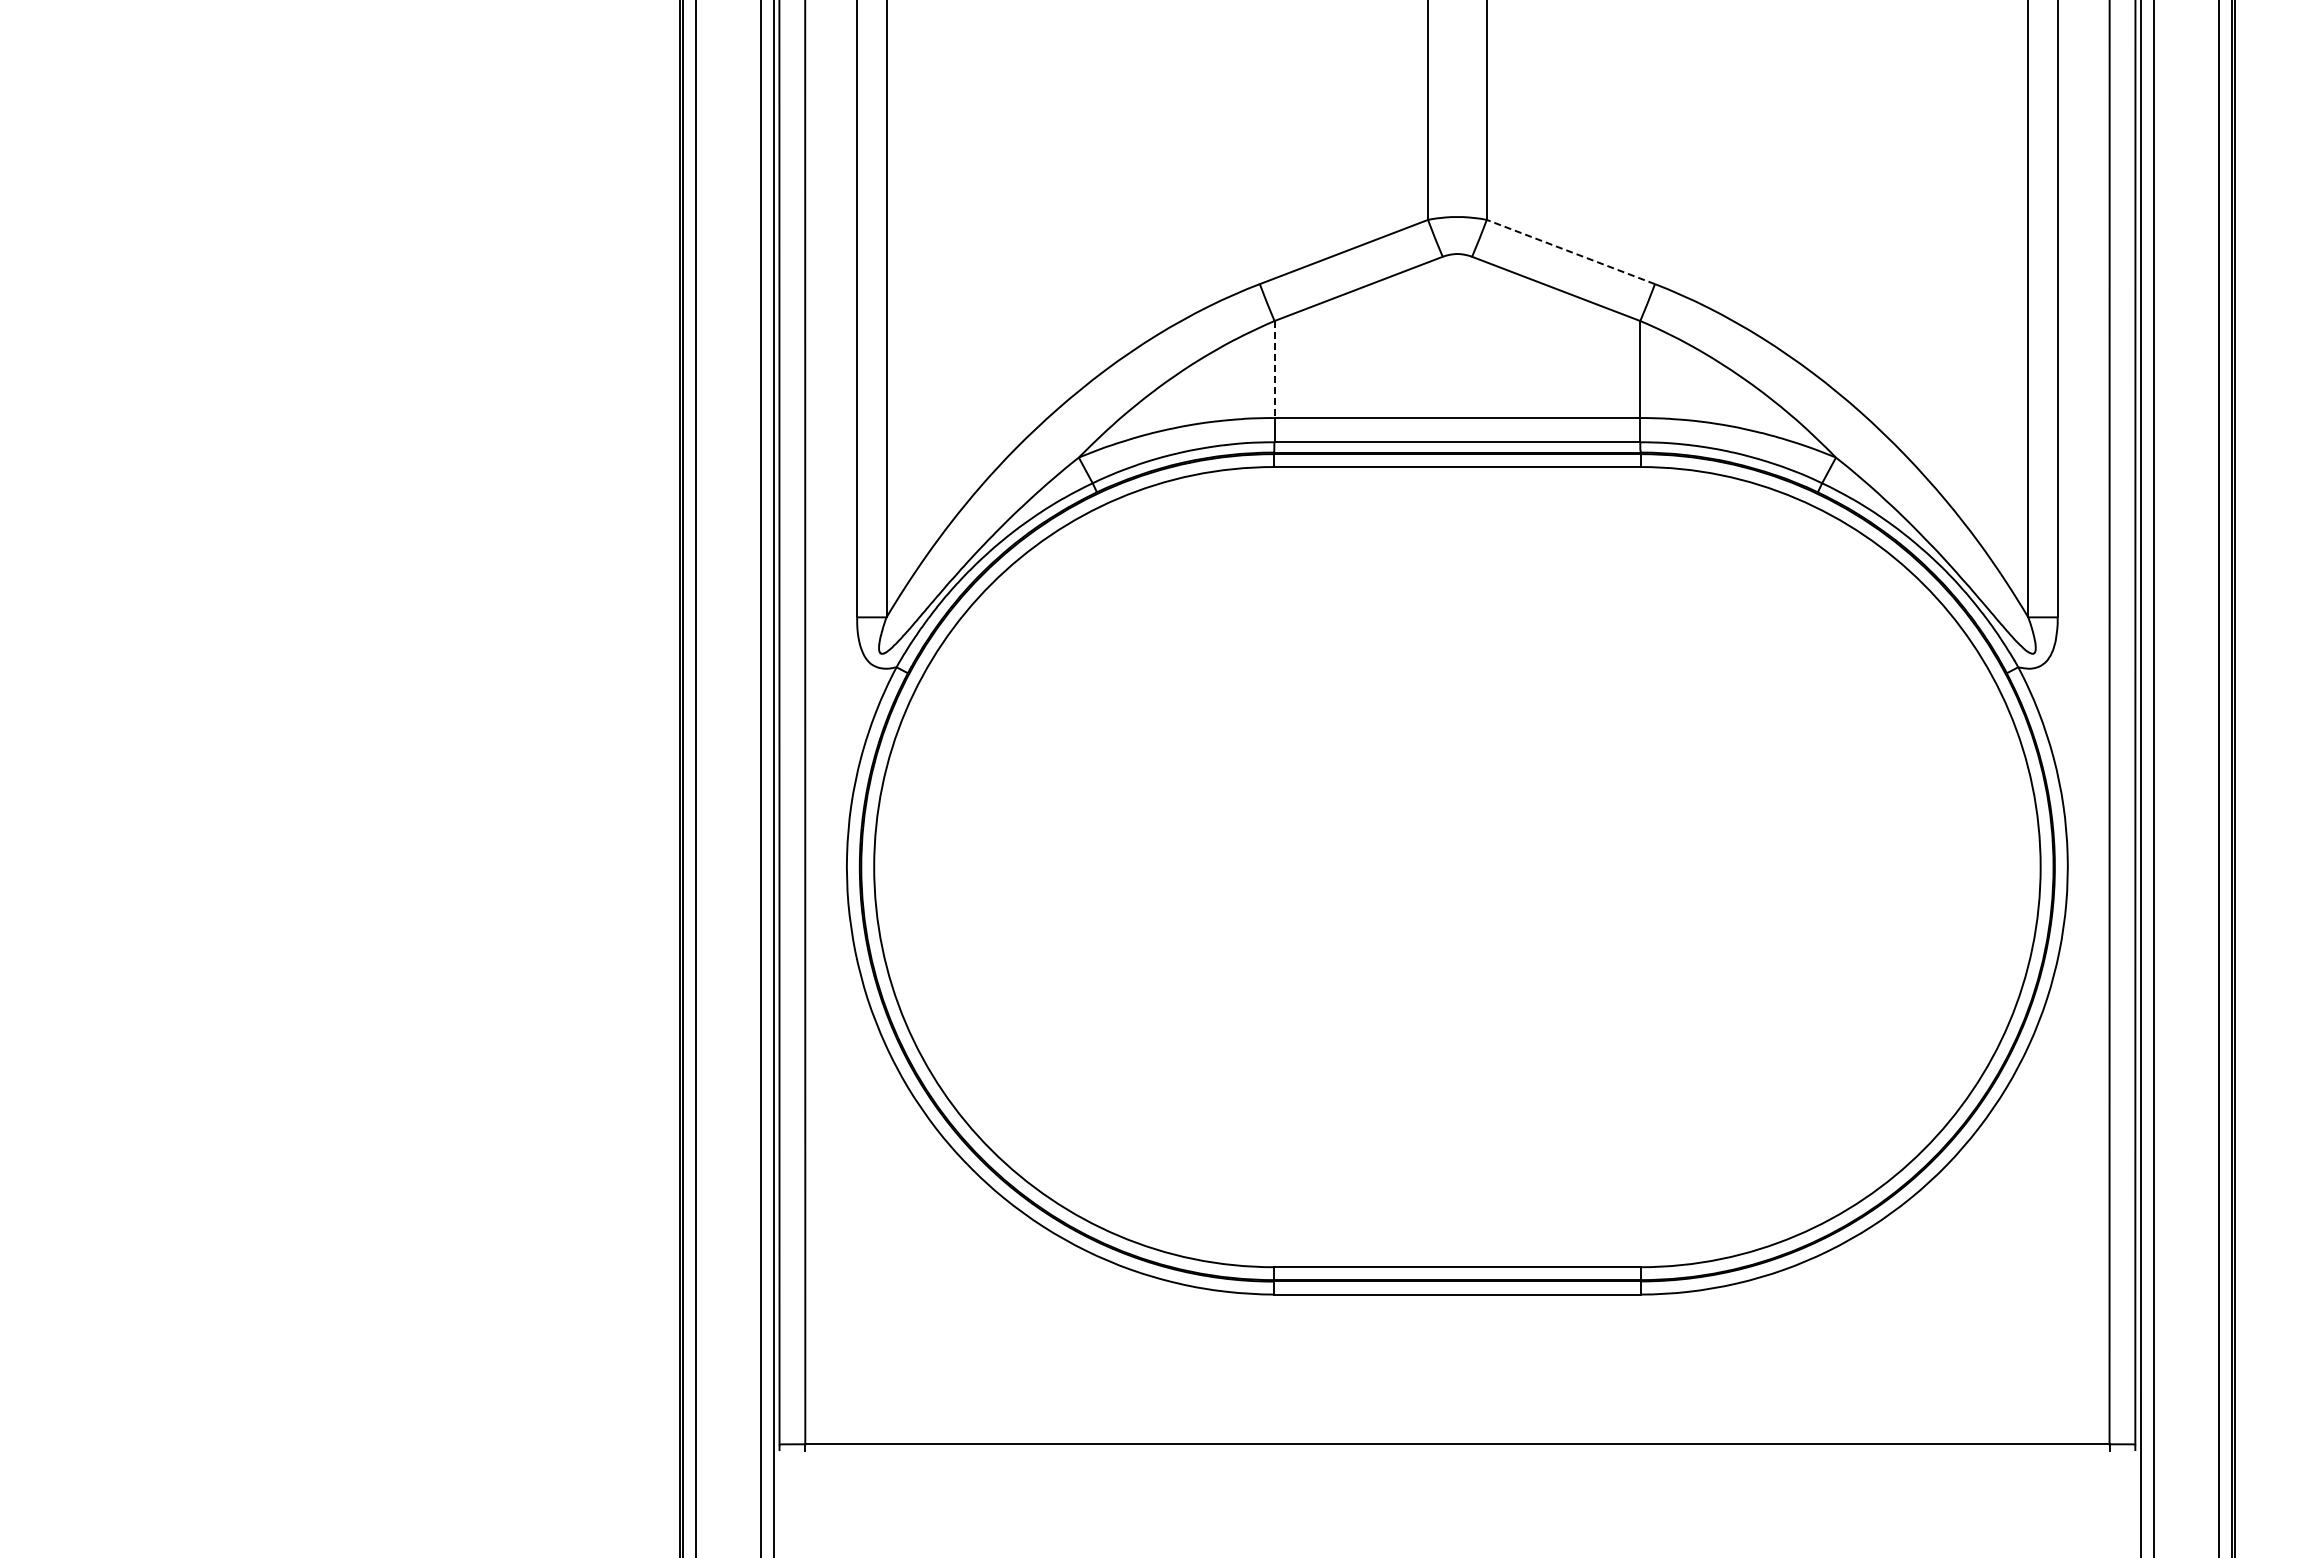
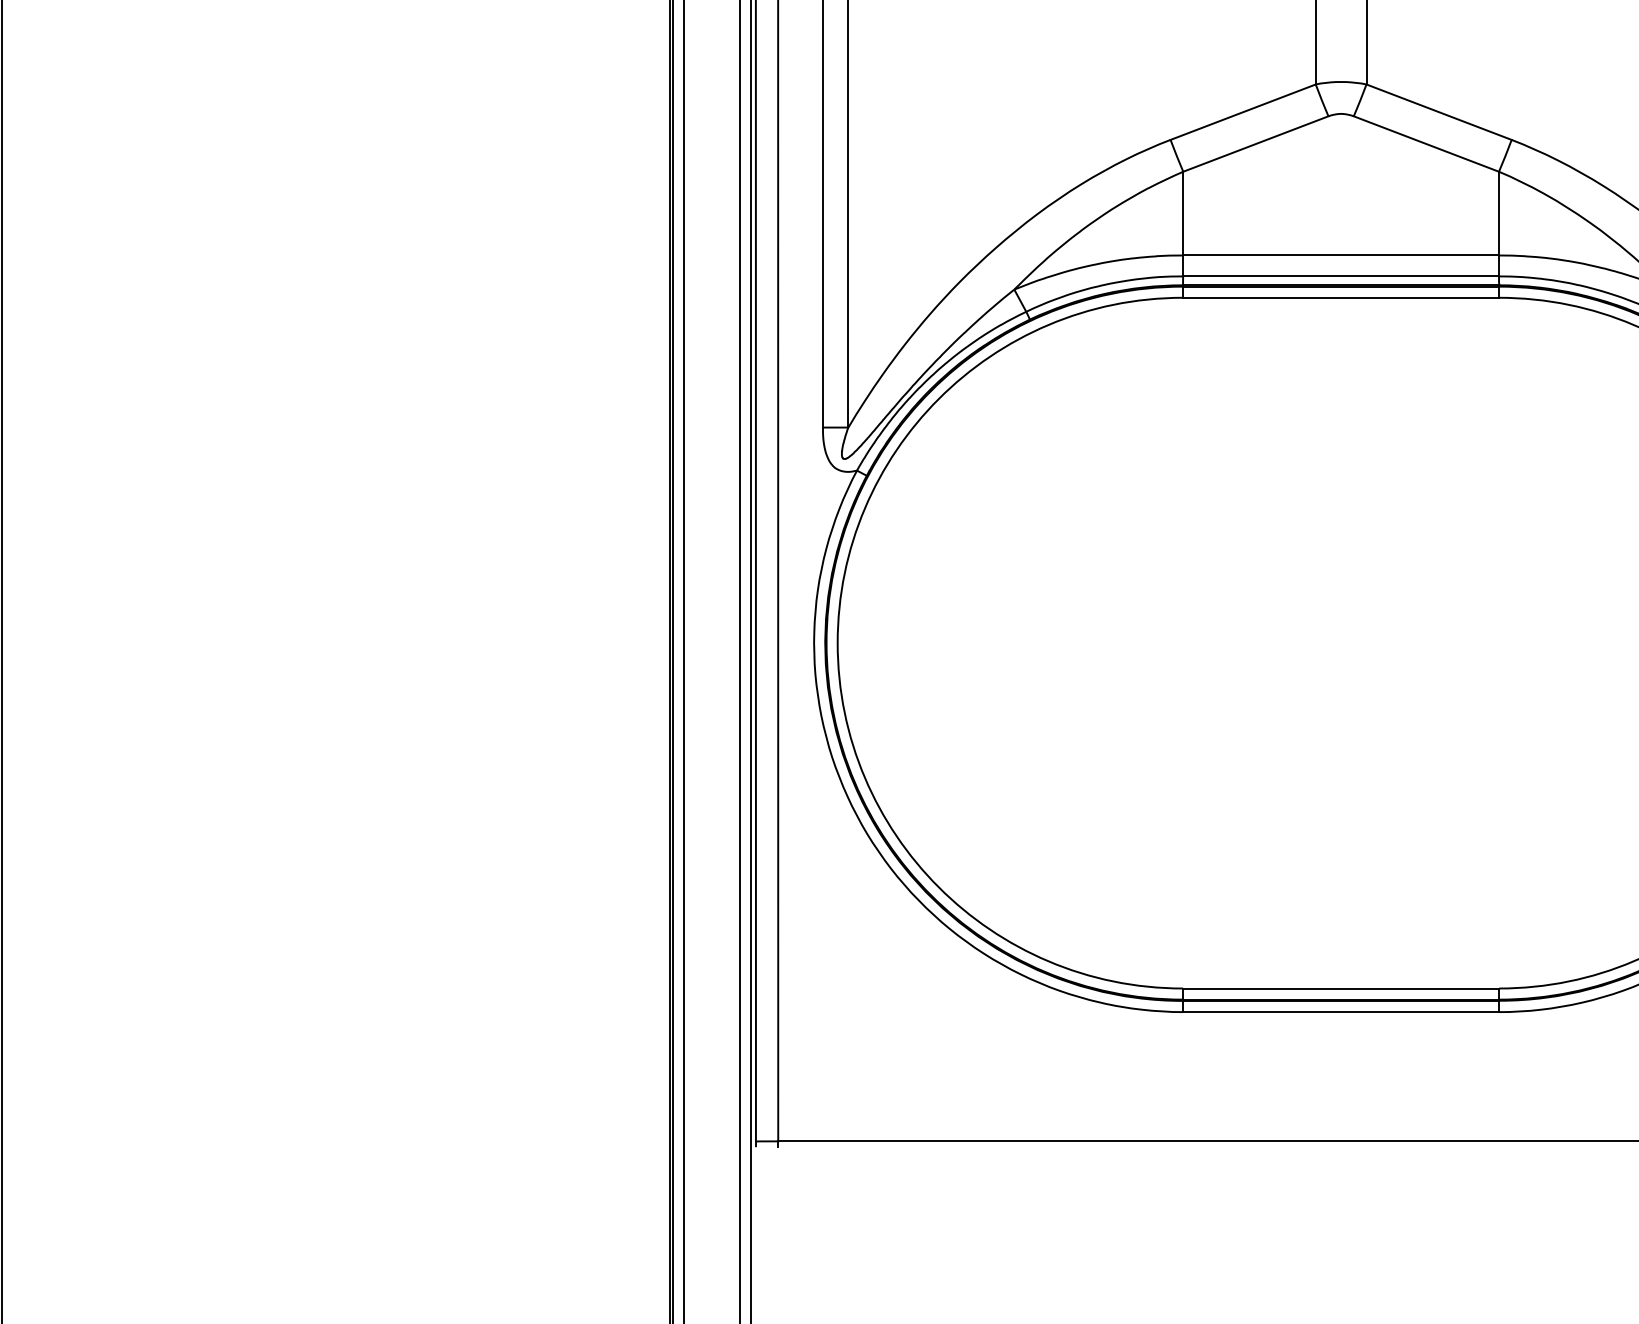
line: (1570, 251) -> (1438, 111), dashed -> solid
line: (1274, 370) -> (1183, 214), dashed -> solid

